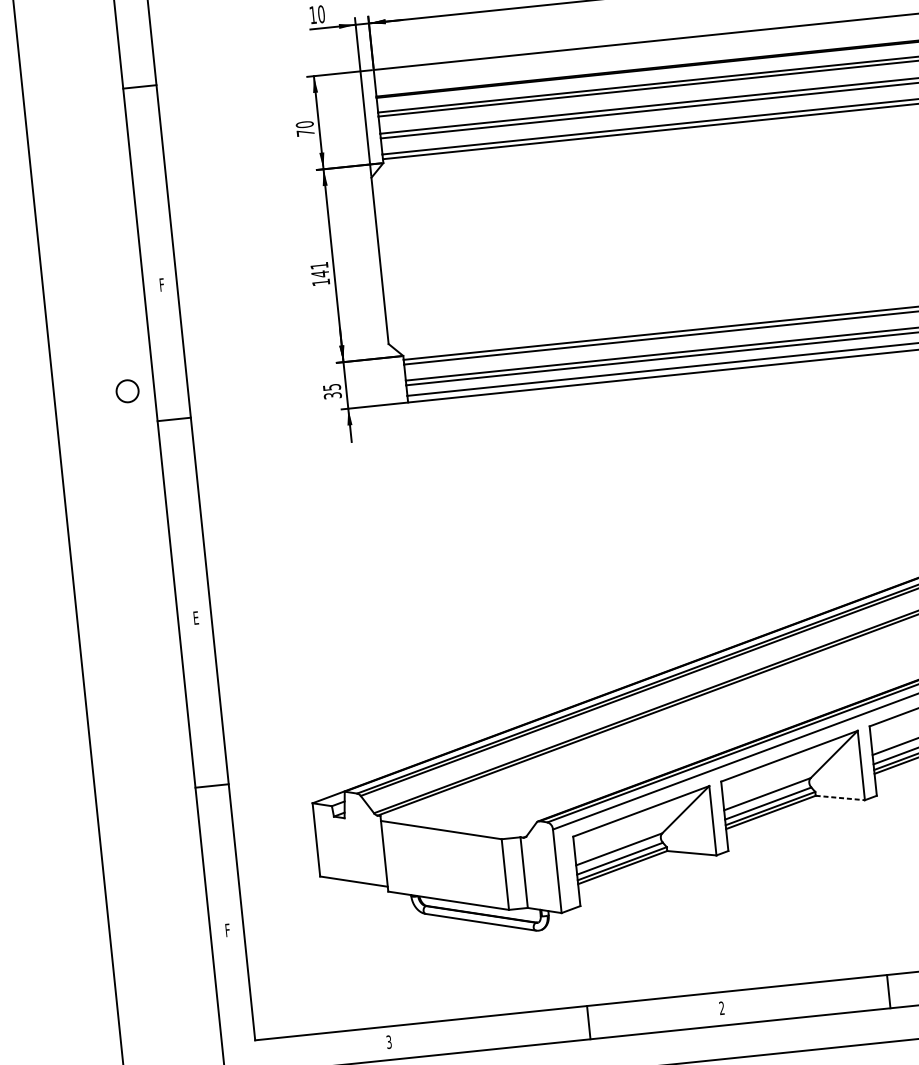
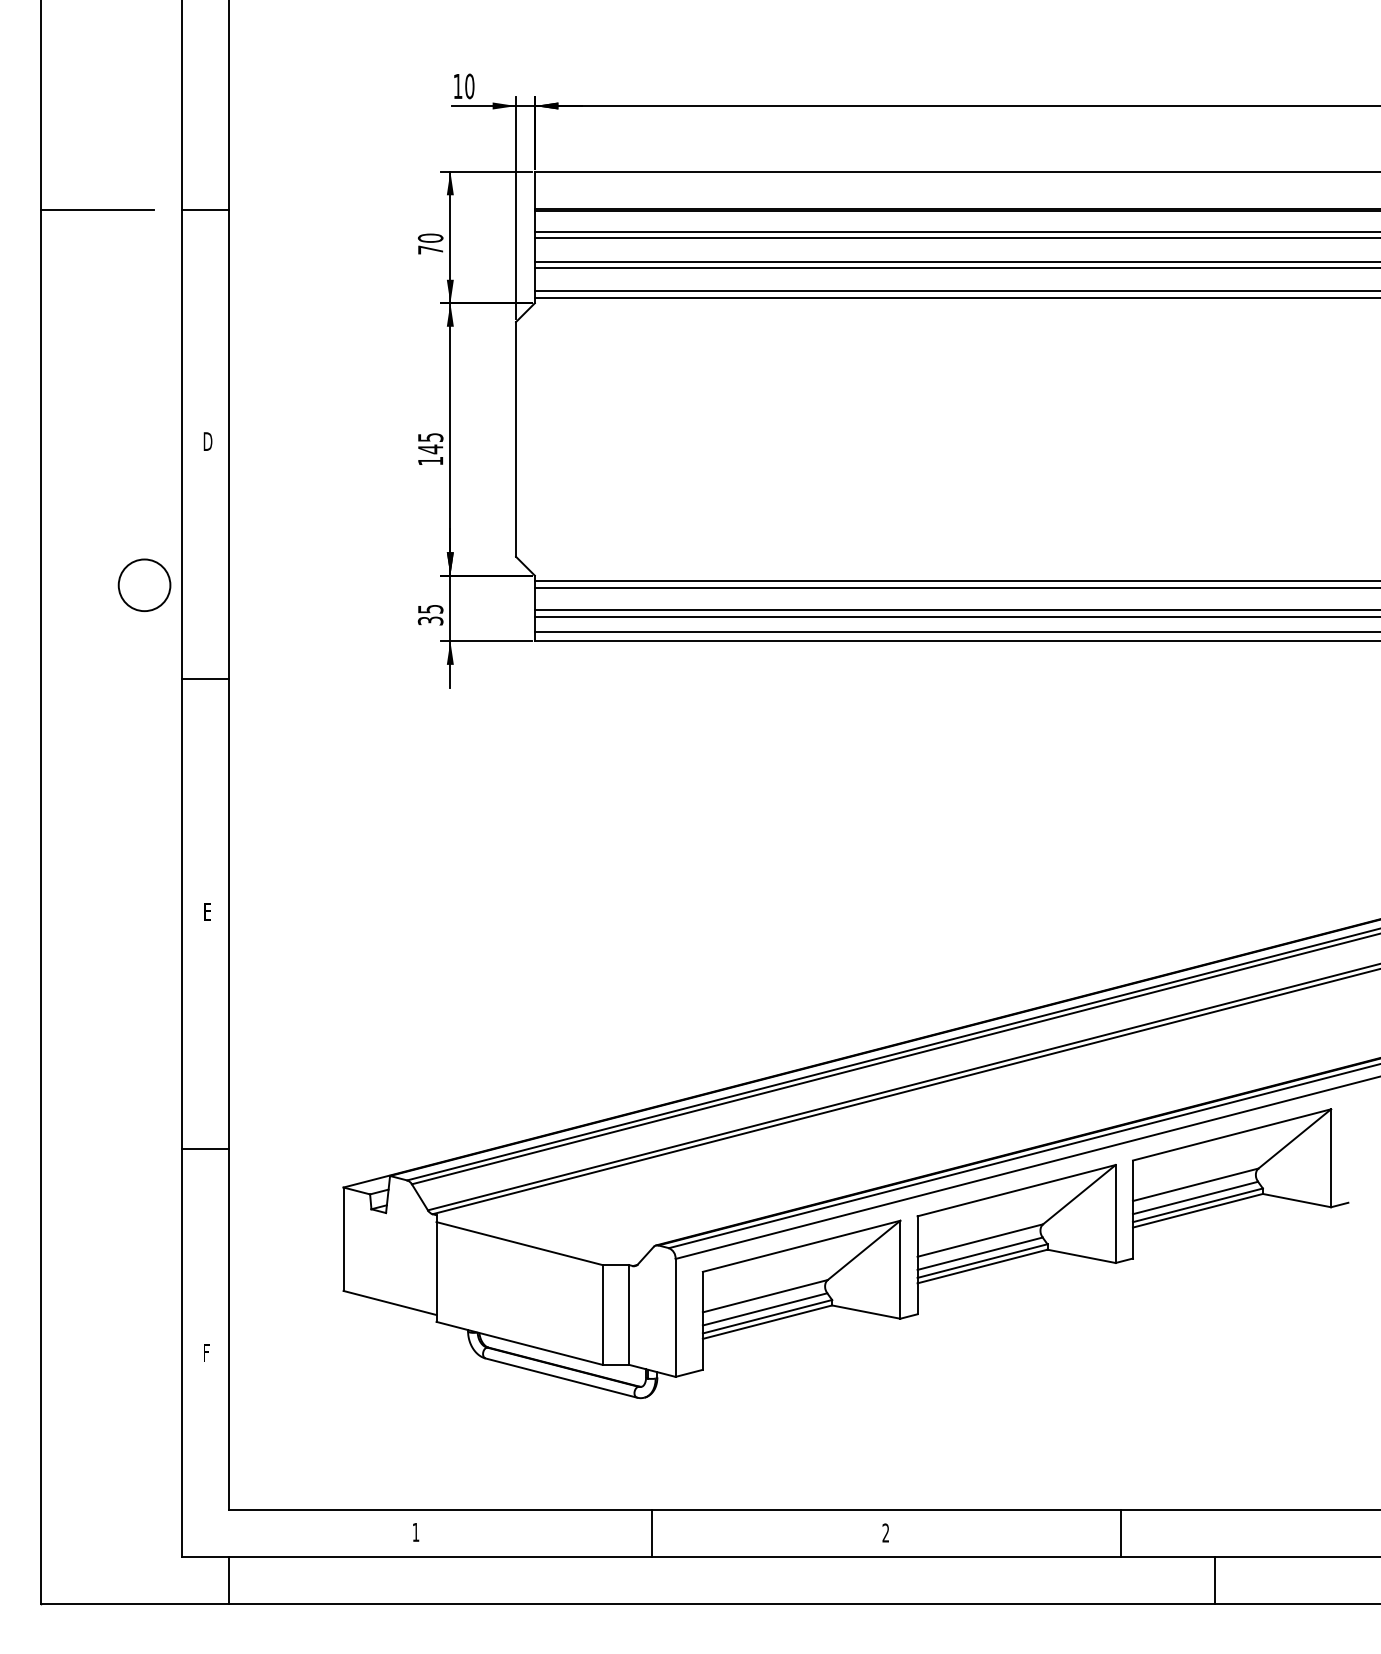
line: (139, 86) -> (205, 209), moved
line: (66, 128) -> (97, 209), added
text: (319, 265) -> (430, 437), 141 -> 145
text: (161, 284) -> (207, 441), F -> D
circle: (127, 390) -> (144, 584), size x1.67
line: (174, 419) -> (205, 679), moved
line: (840, 798) -> (1081, 1256), dashed -> solid
line: (588, 1022) -> (651, 1533), moved
text: (388, 1042) -> (415, 1532), 3 -> 1

